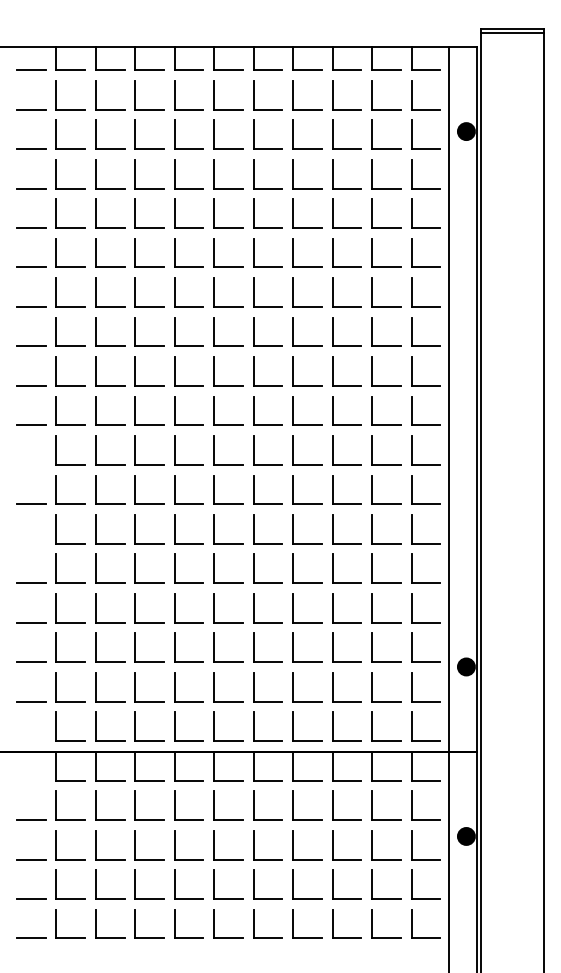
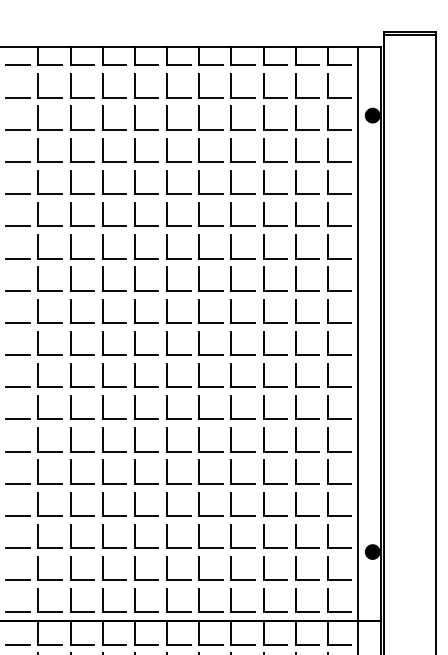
line: (30, 464) -> (17, 387), added
line: (30, 543) -> (17, 451), added
line: (30, 741) -> (17, 612), added
line: (30, 780) -> (17, 644), added

